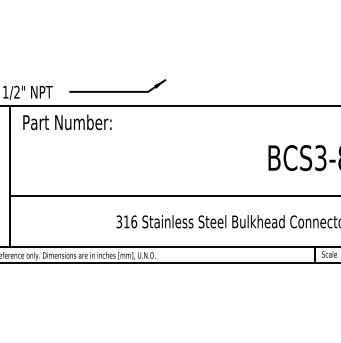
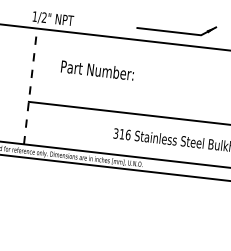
part: (117, 85) -> (176, 27), moved
text: (67, 122) -> (97, 70), moved
line: (9, 176) -> (30, 86), solid -> dashed

